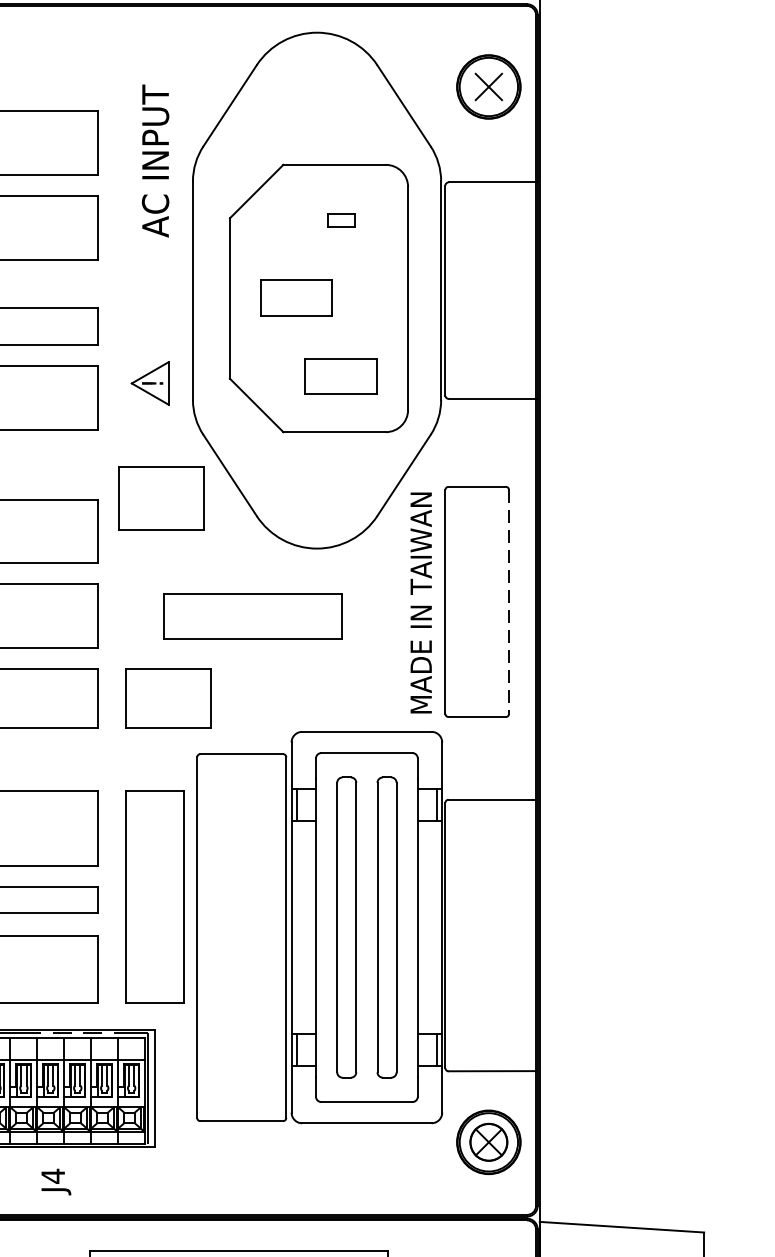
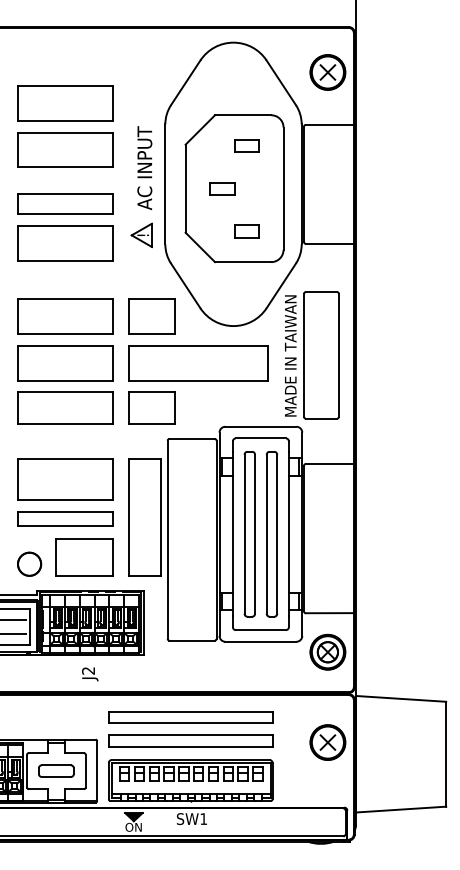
text: (155, 161) -> (144, 168), moved
part: (340, 219) -> (246, 145), size x1.67
part: (296, 298) -> (222, 188), size x0.62
part: (340, 376) -> (246, 231), size x0.62
part: (160, 498) -> (151, 316), moved
line: (508, 602) -> (338, 355), dashed -> solid
part: (253, 616) -> (198, 363), size x1.43
text: (53, 1175) -> (88, 670), J4 -> J2

